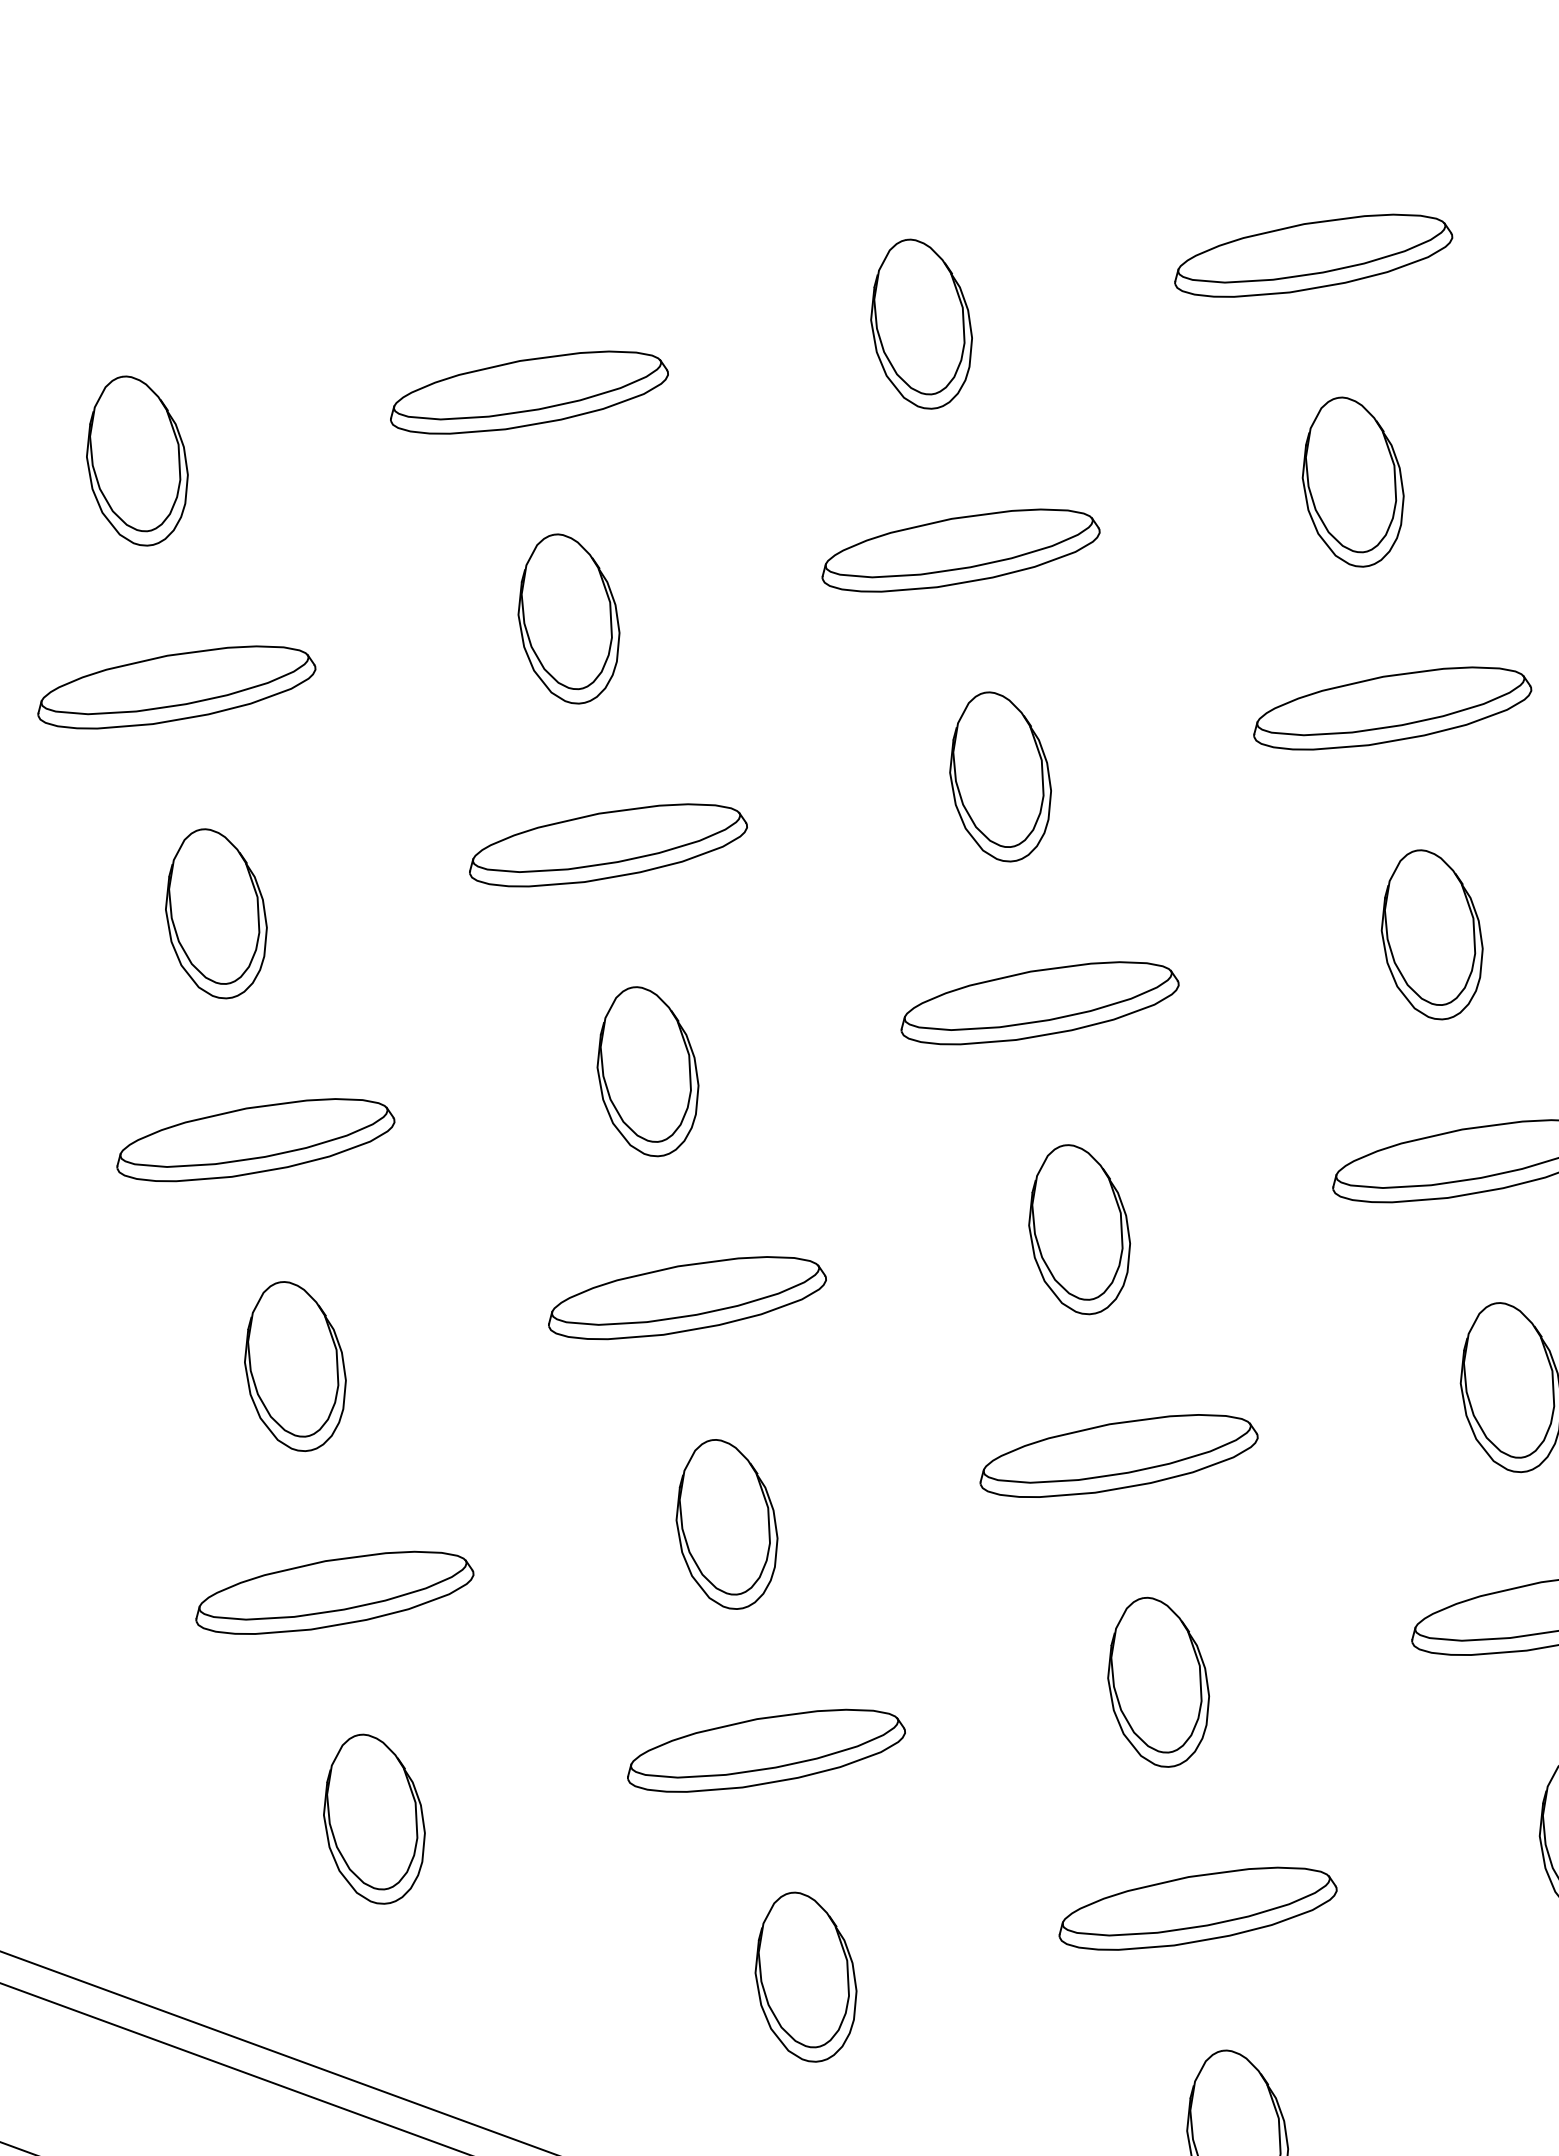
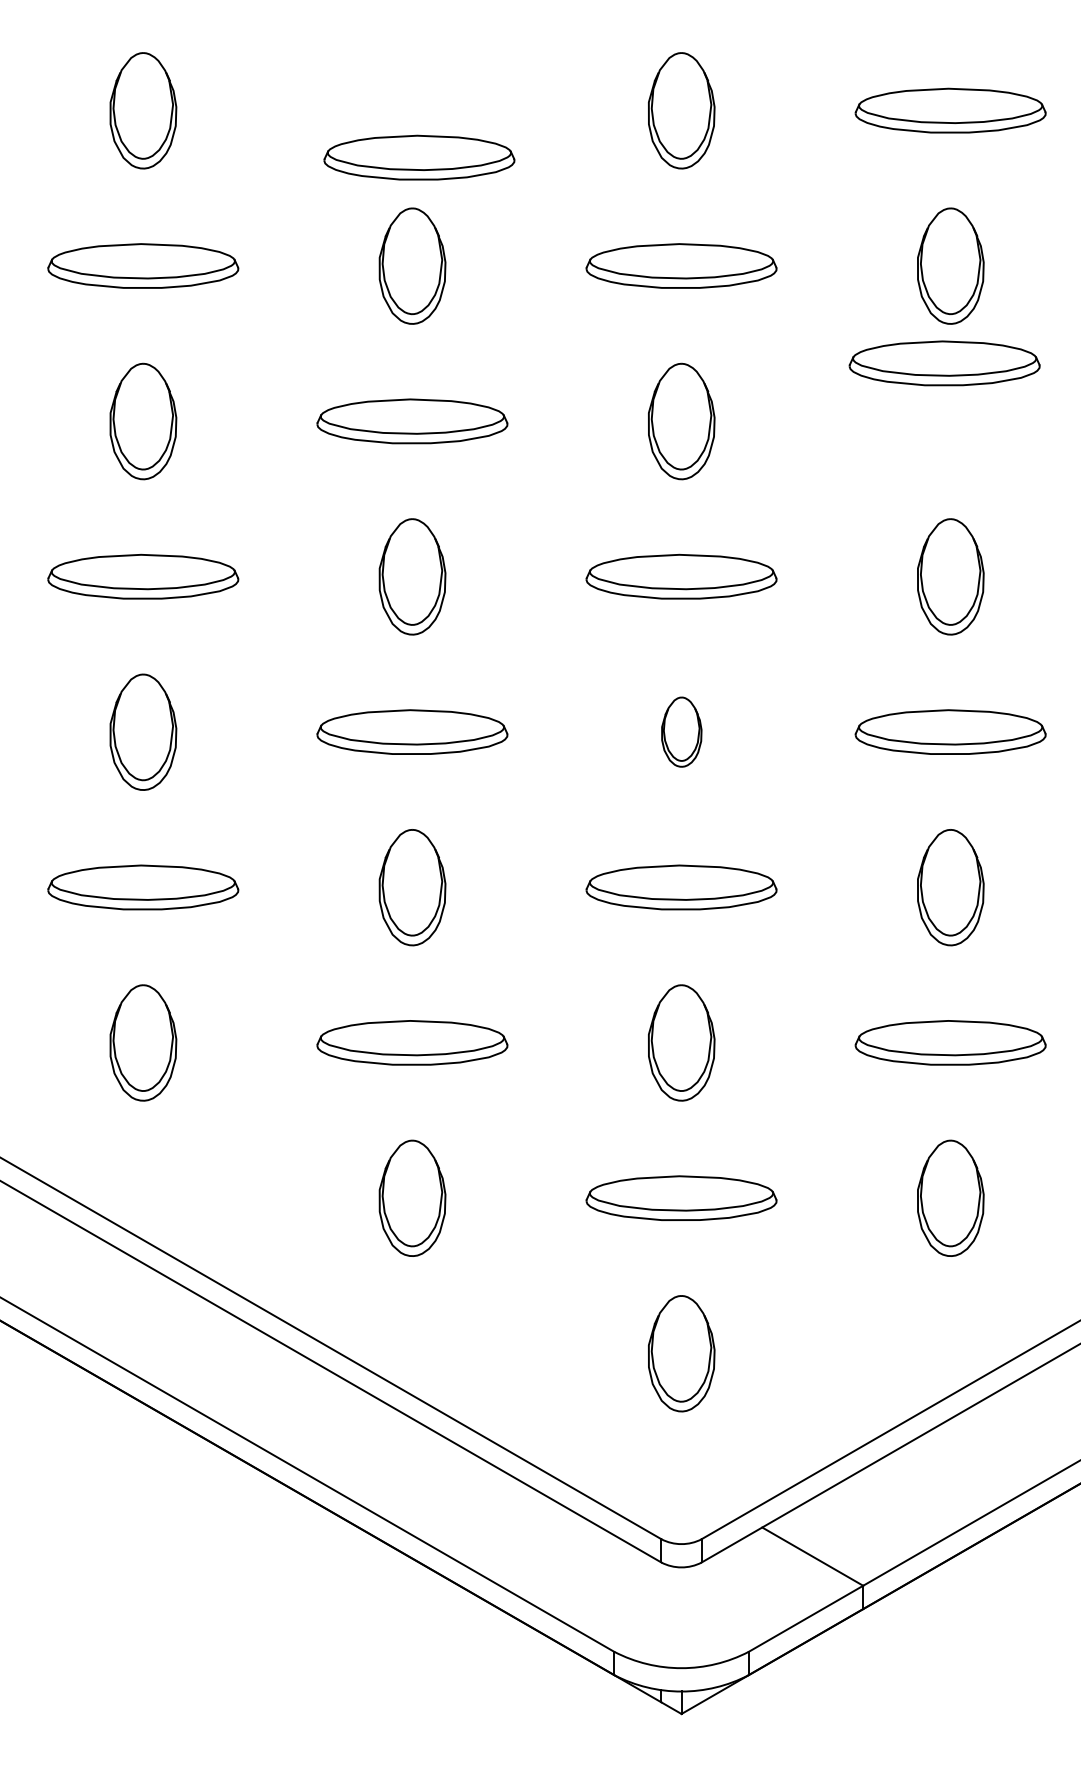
part: (528, 392) -> (419, 157), moved
part: (1391, 708) -> (944, 363), moved
part: (1078, 1228) -> (681, 731), size x0.6

